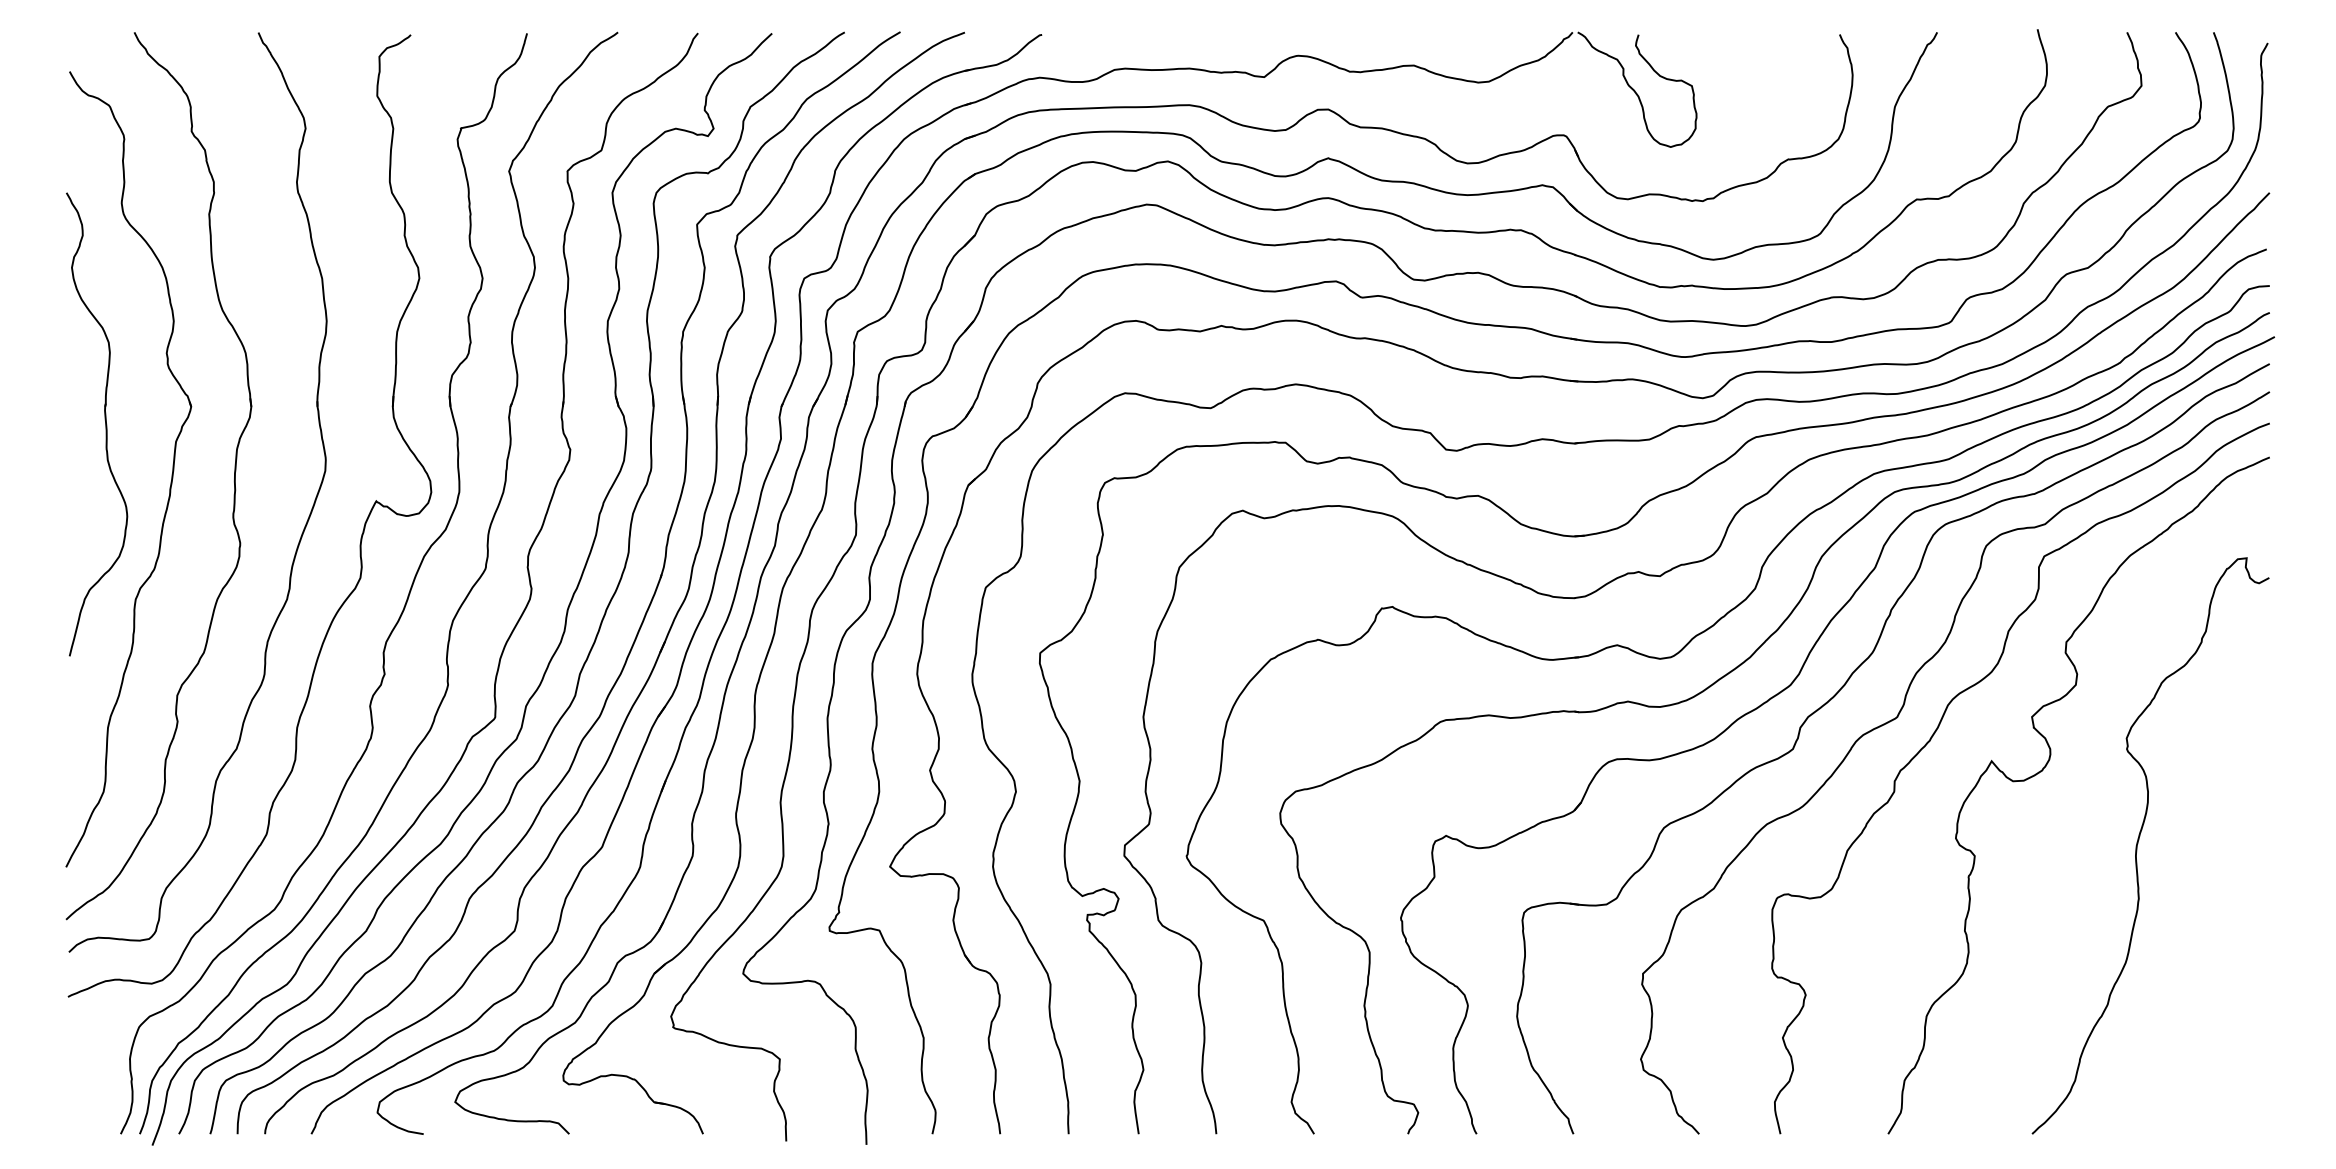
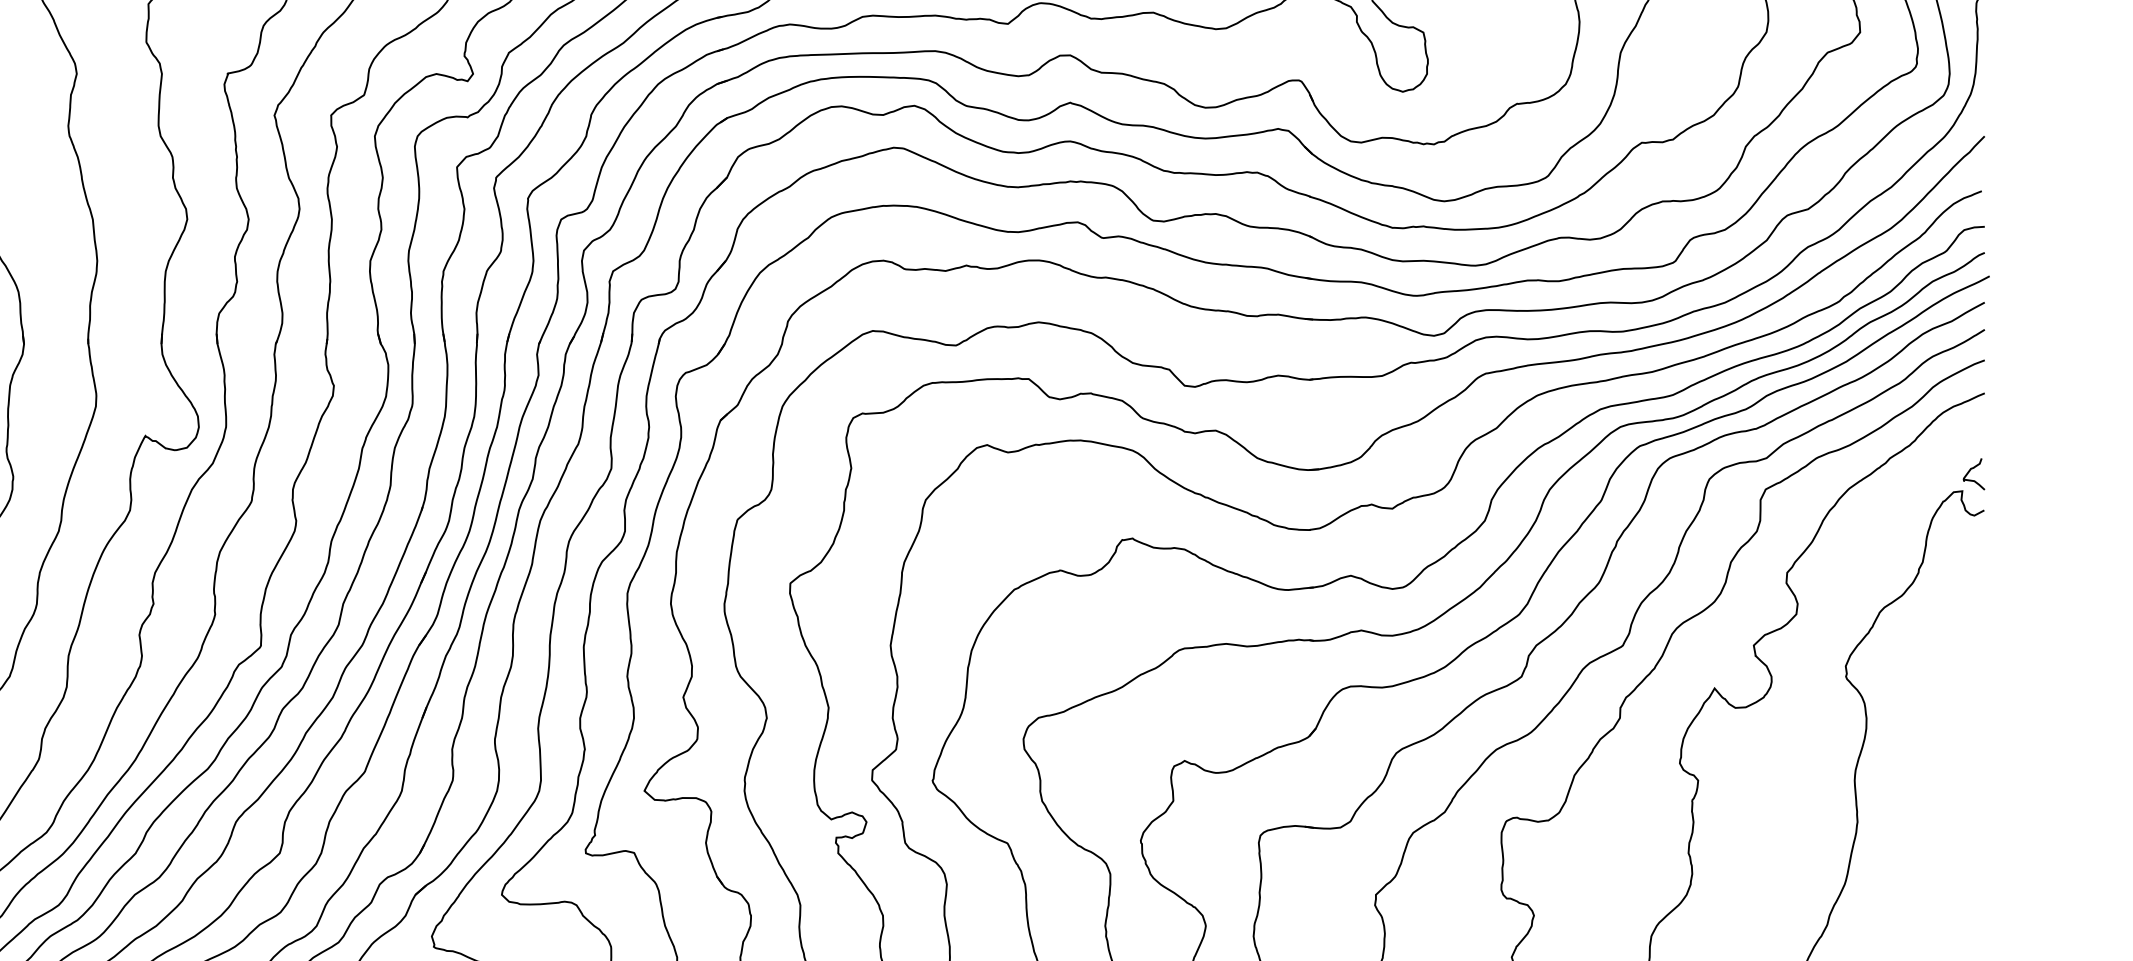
curve: (2255, 537) -> (1970, 471), added

